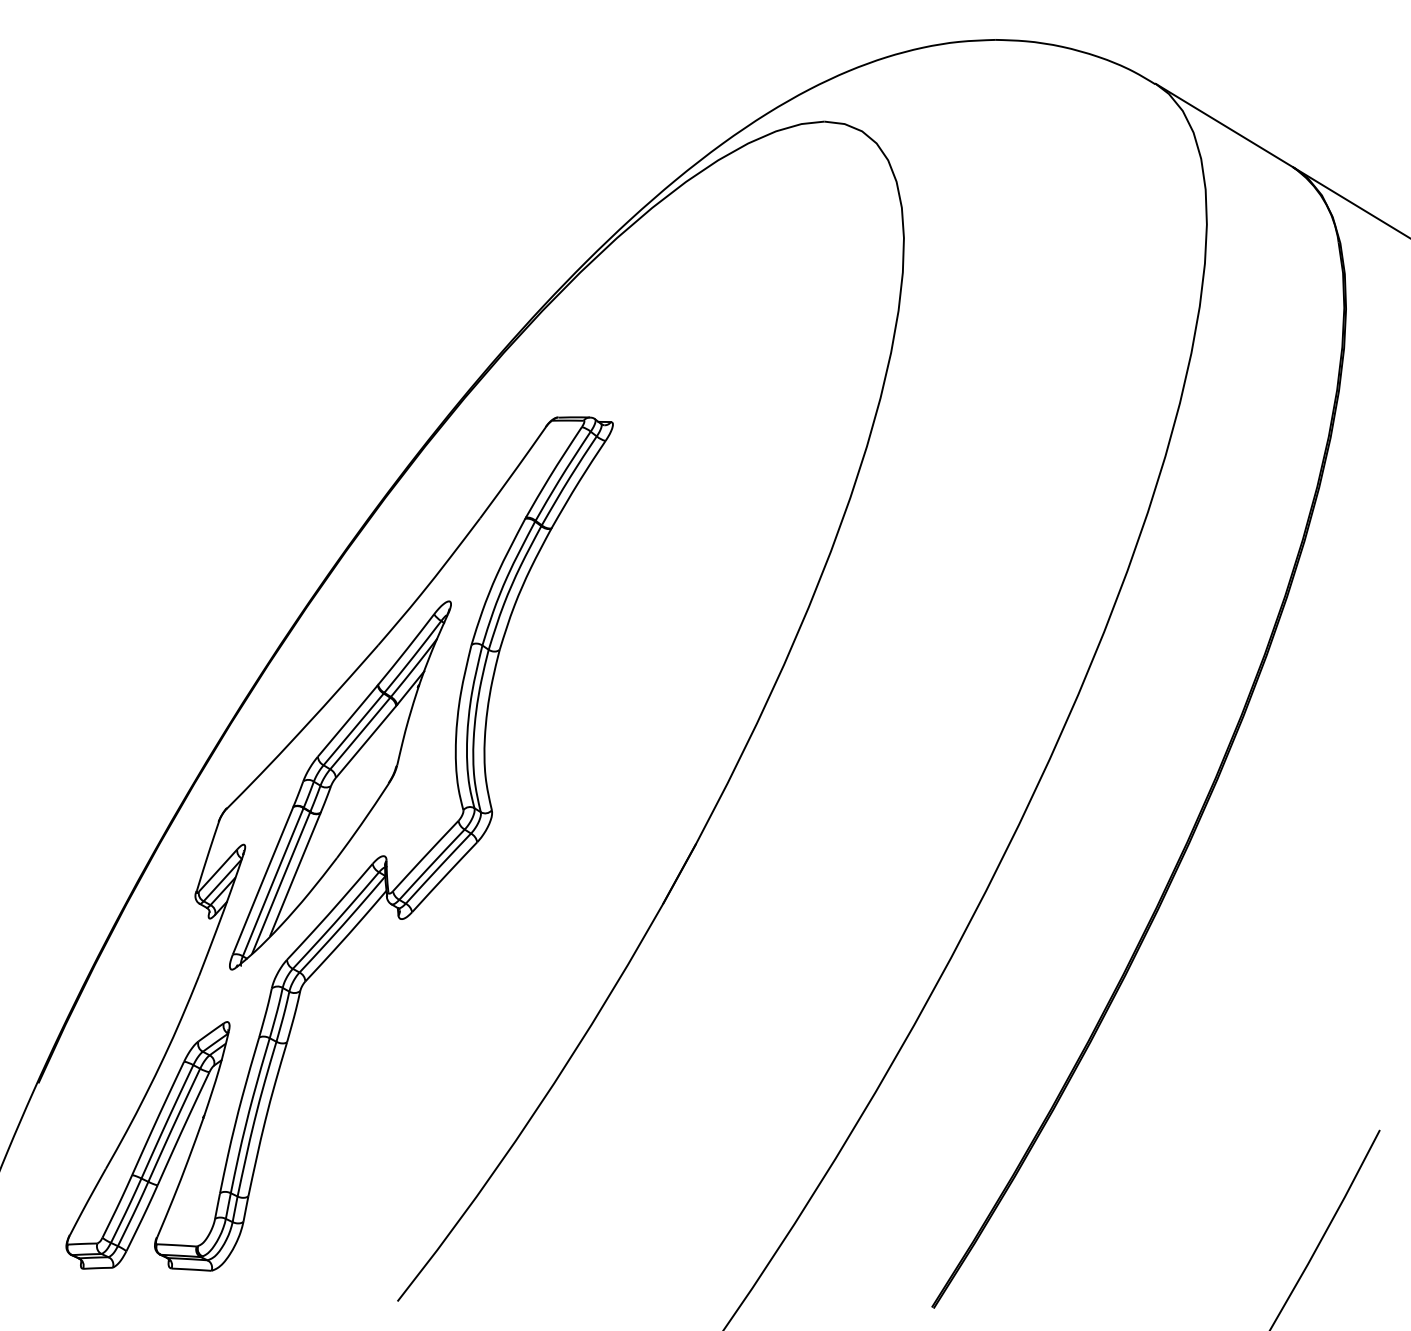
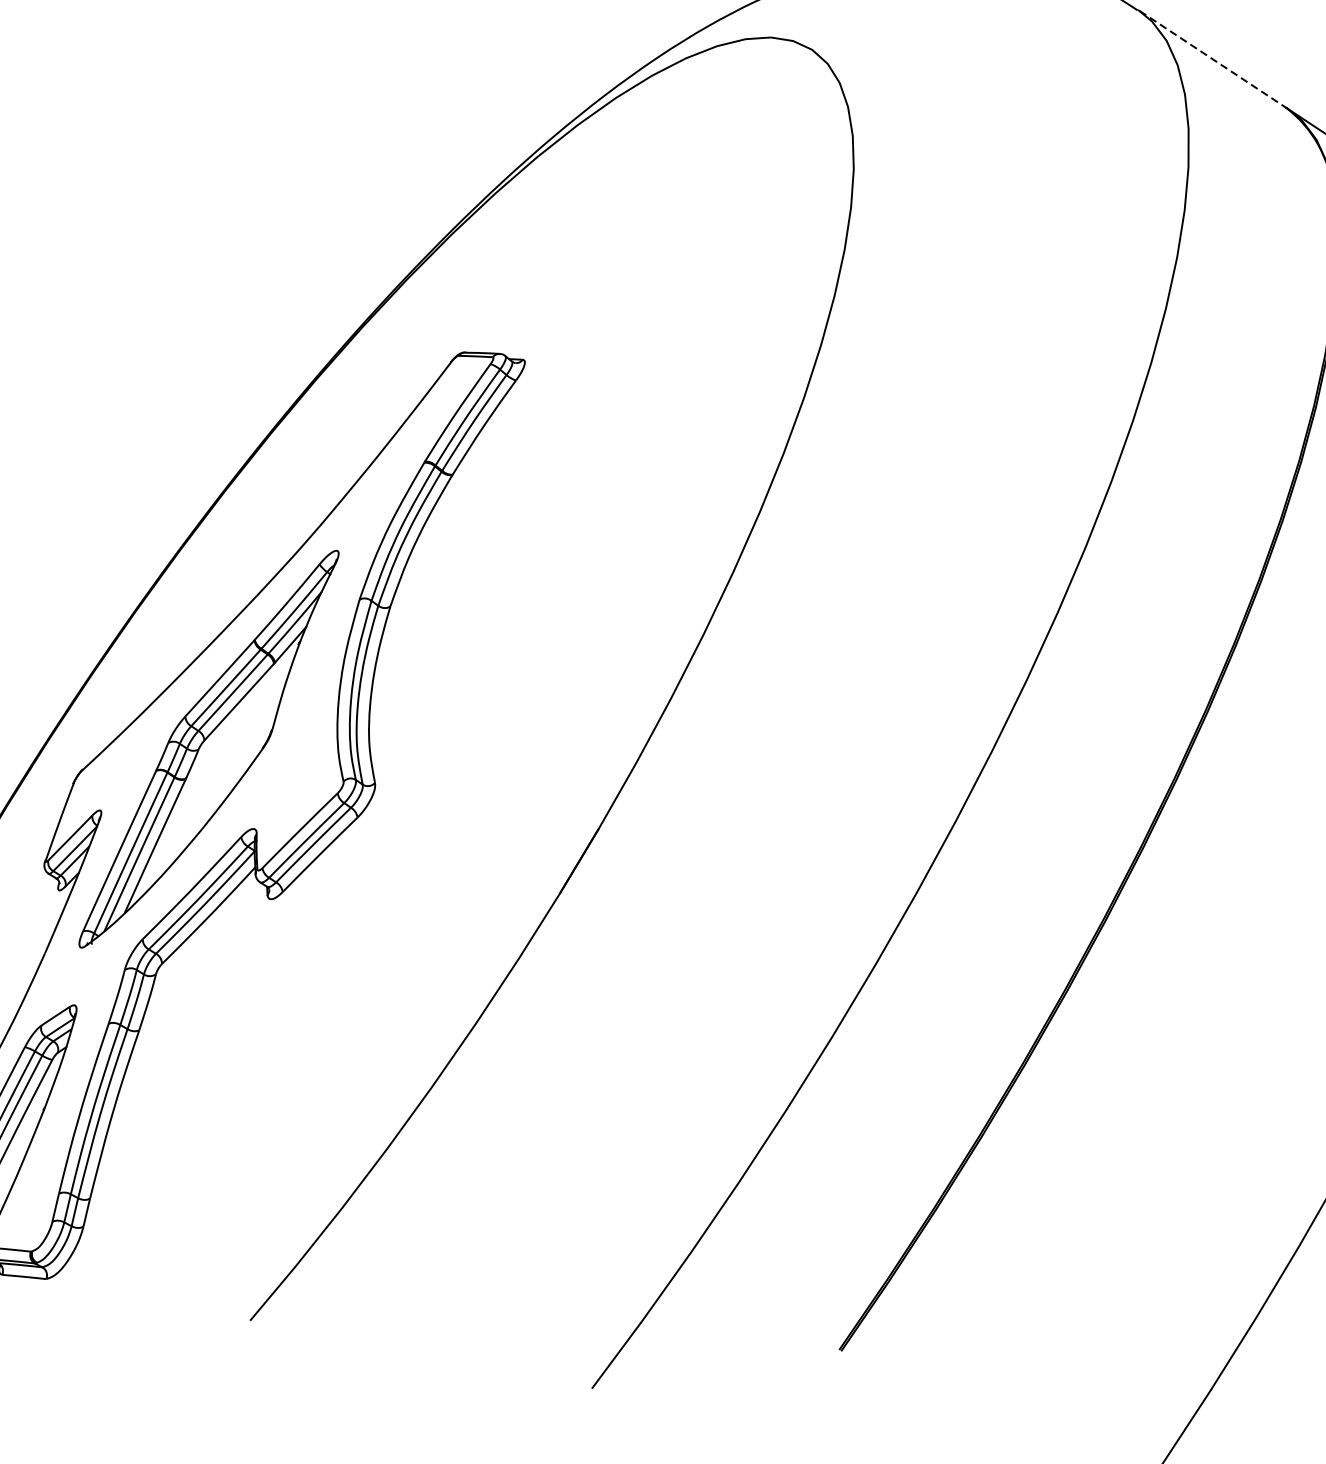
line: (1224, 125) -> (1212, 58), solid -> dashed

